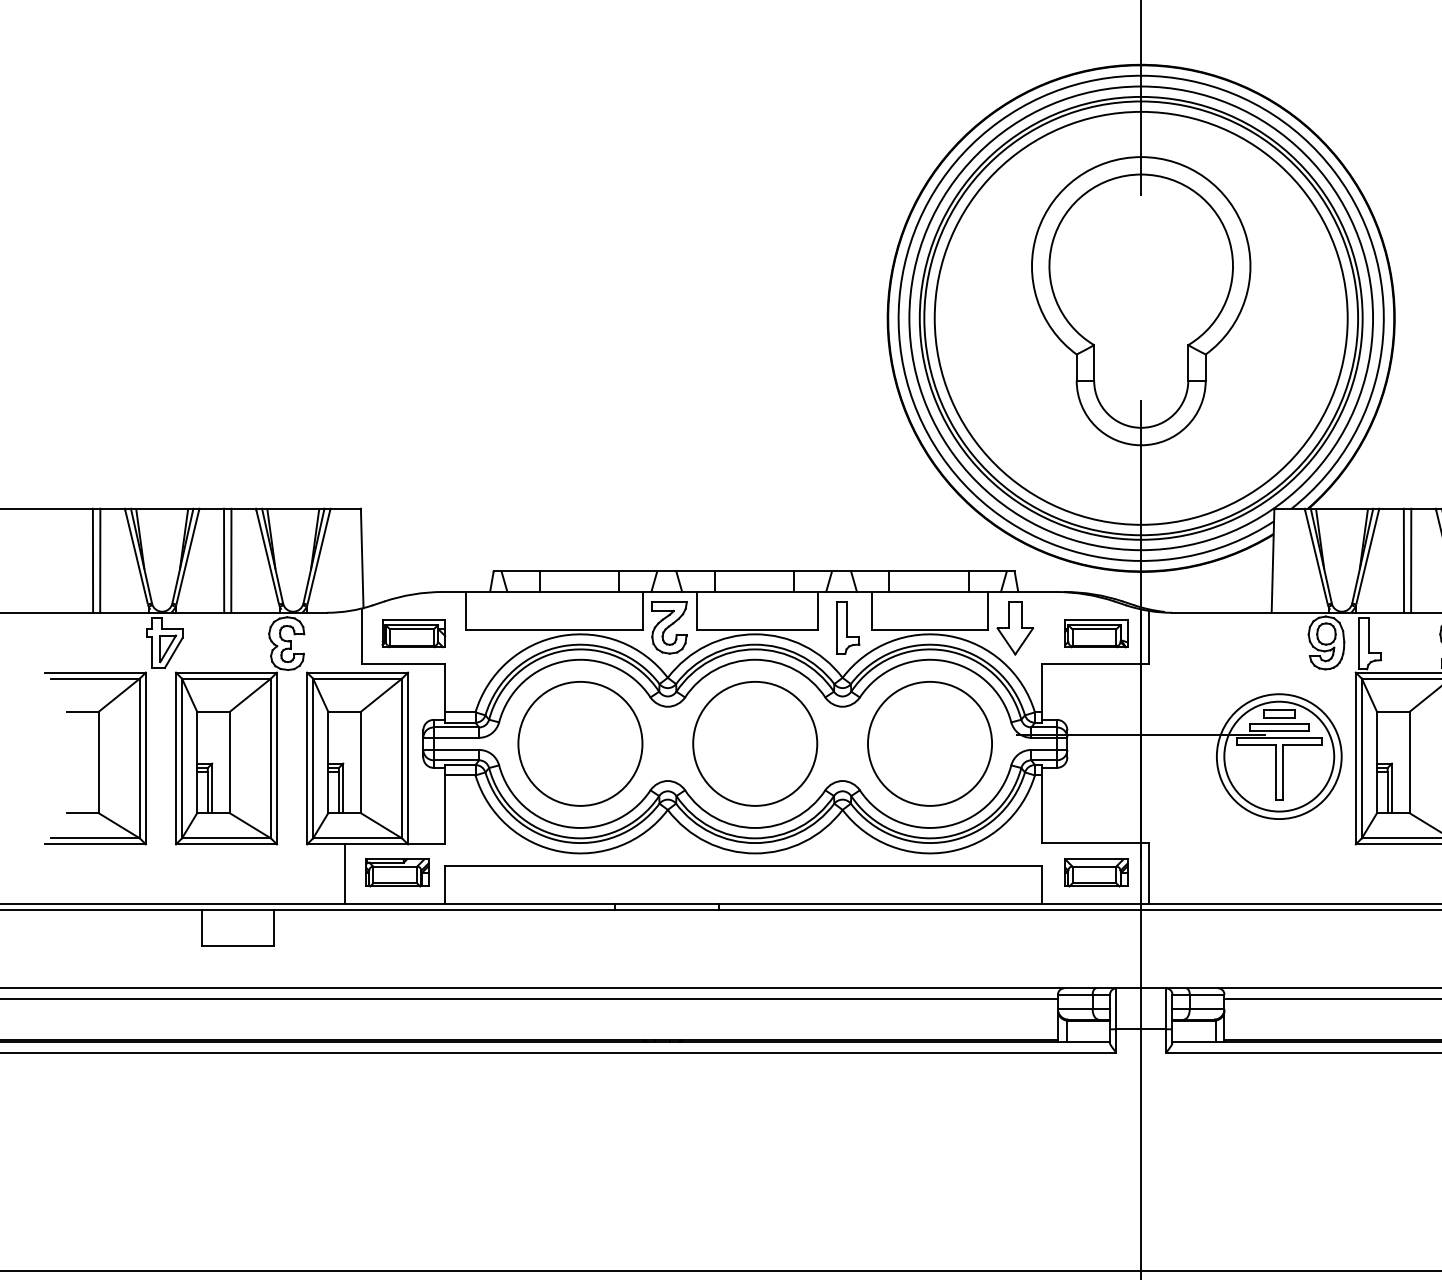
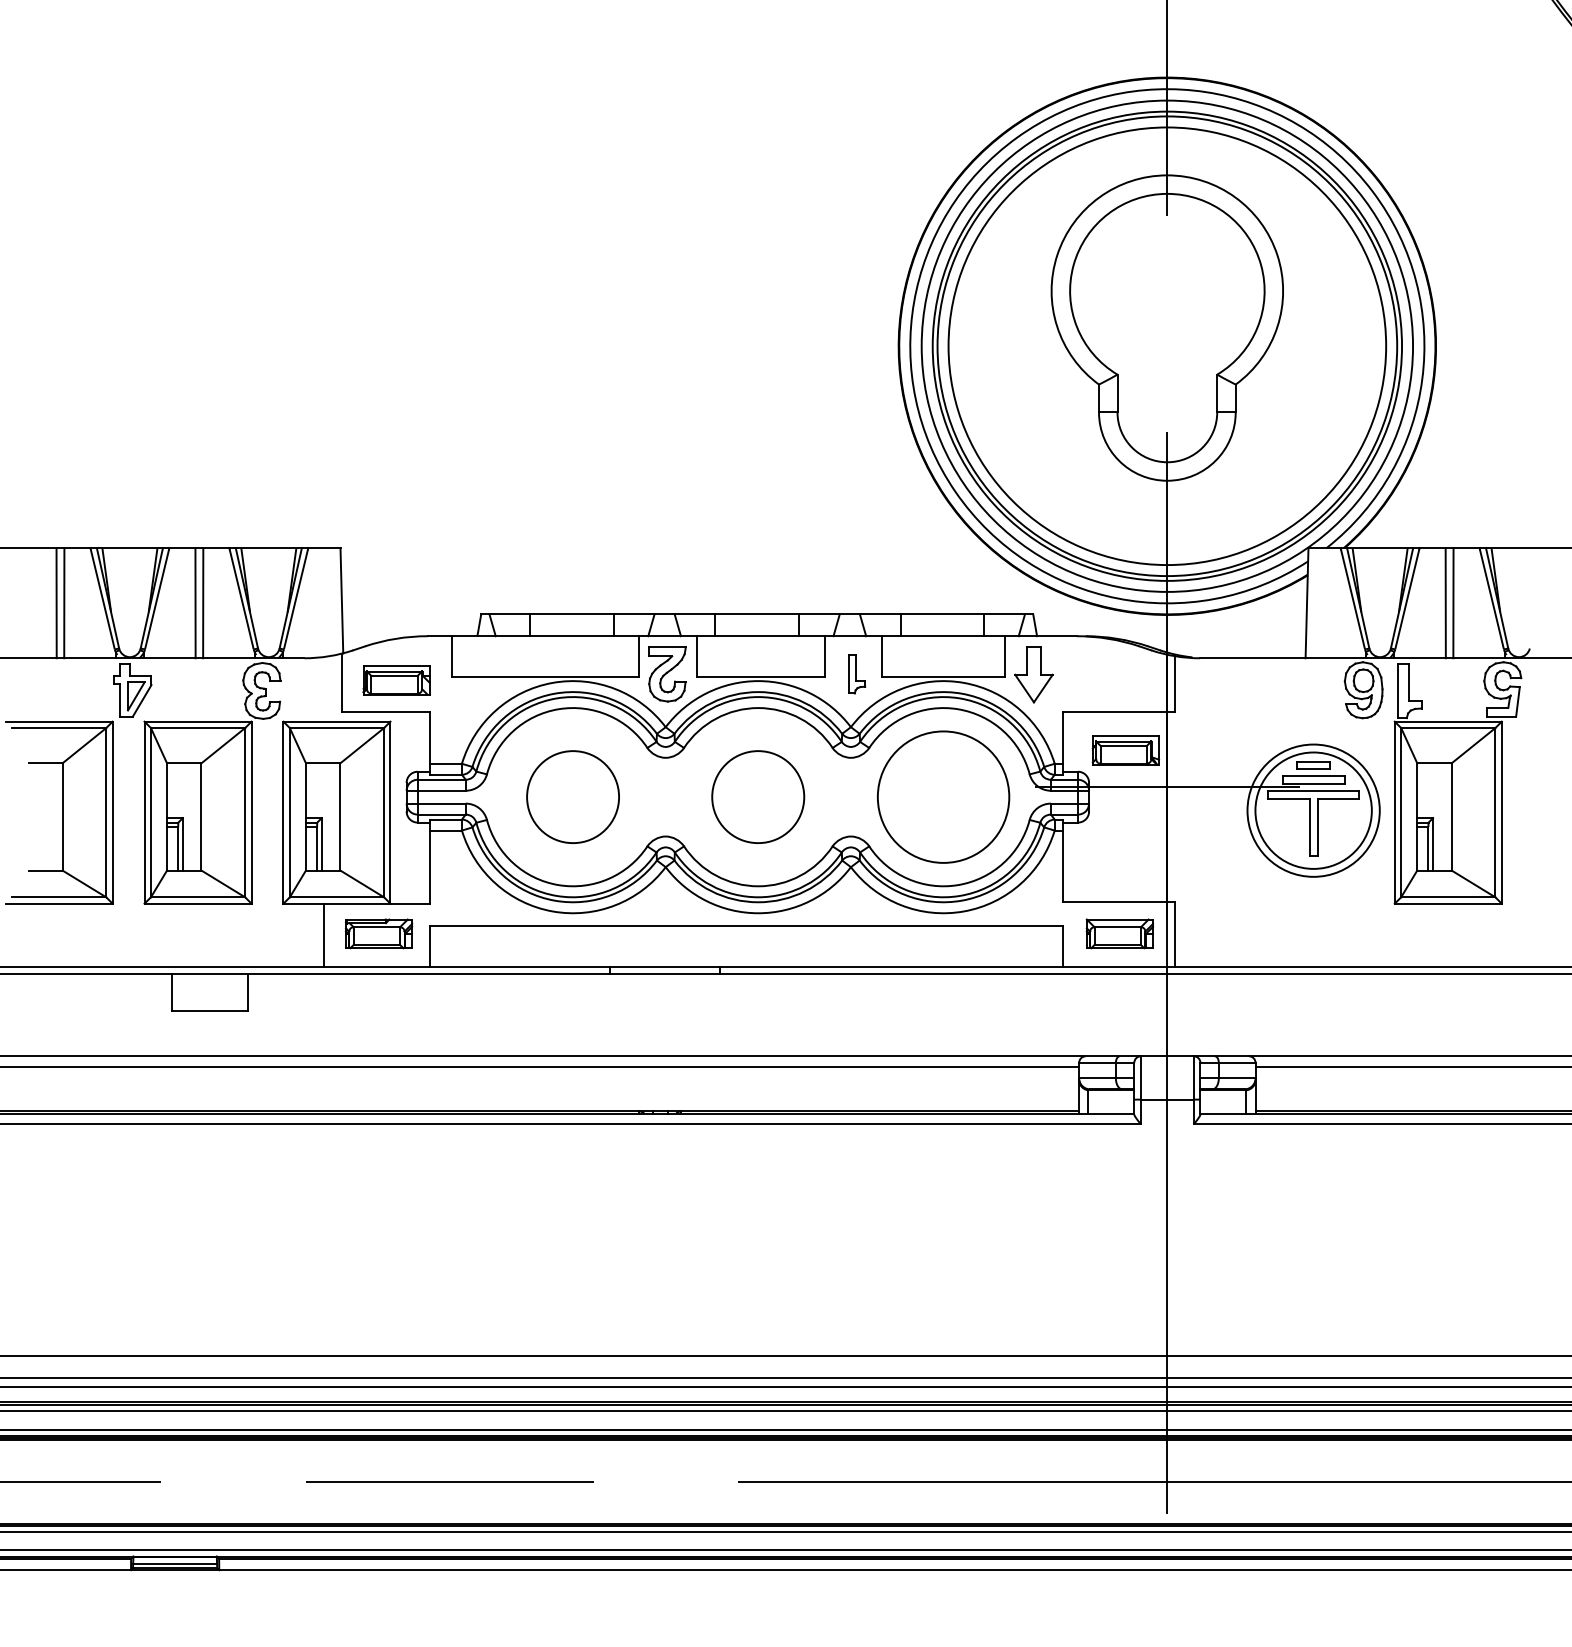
part: (847, 628) -> (856, 674), size x0.7
part: (1096, 633) -> (1125, 750), moved
circle: (579, 743) -> (572, 796), size x0.7
circle: (754, 743) -> (757, 796), size x0.7

